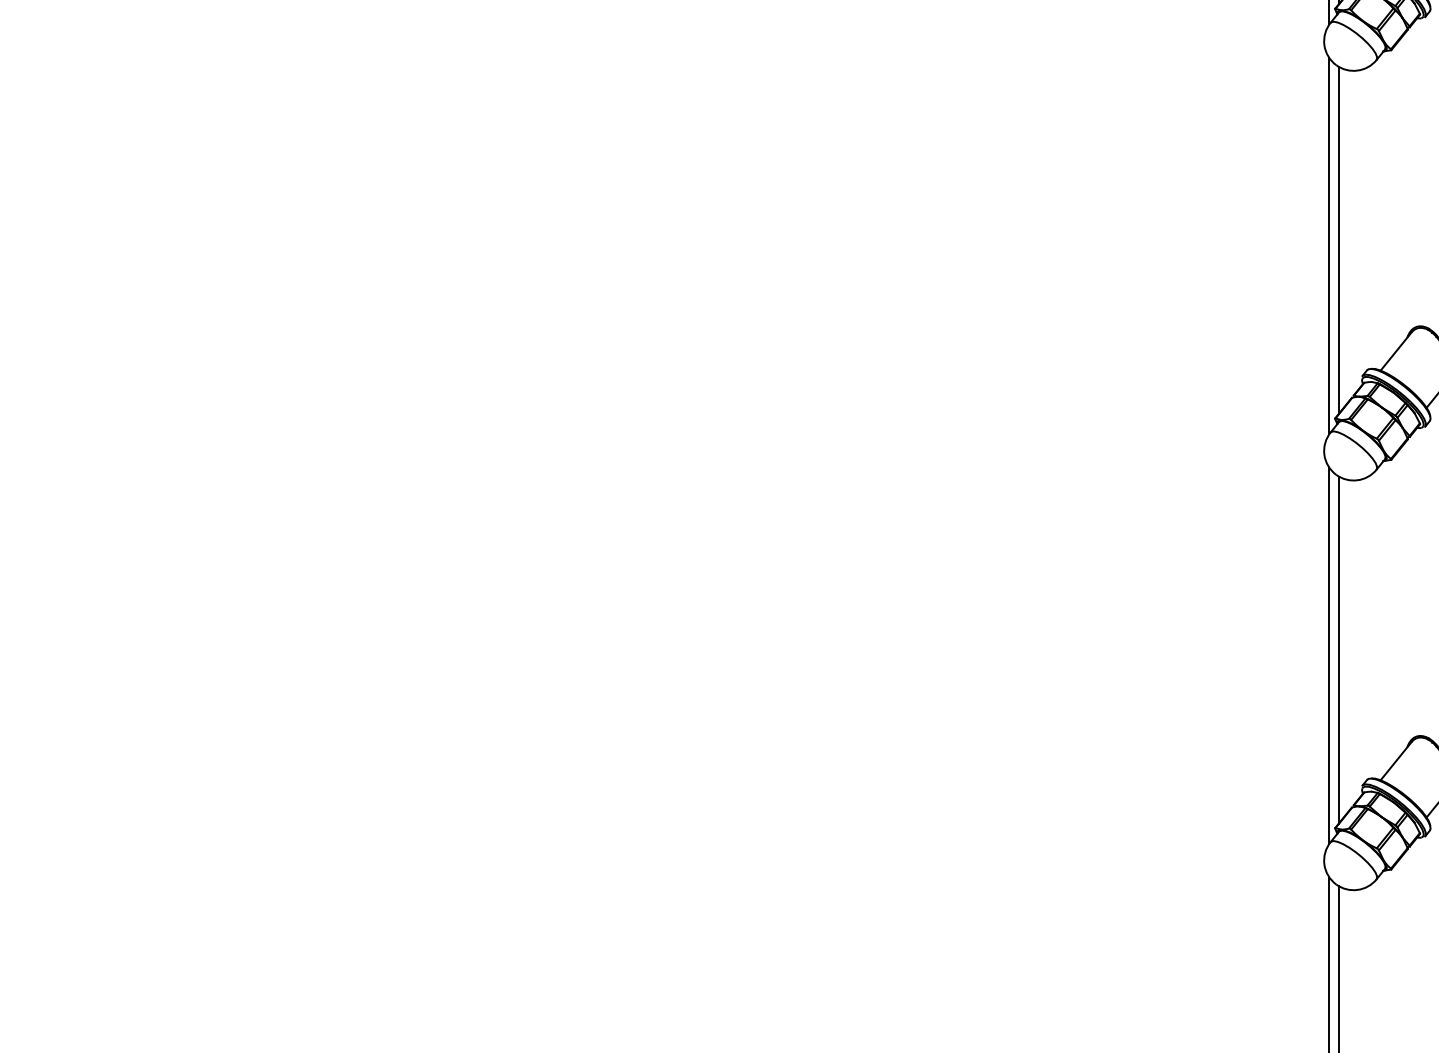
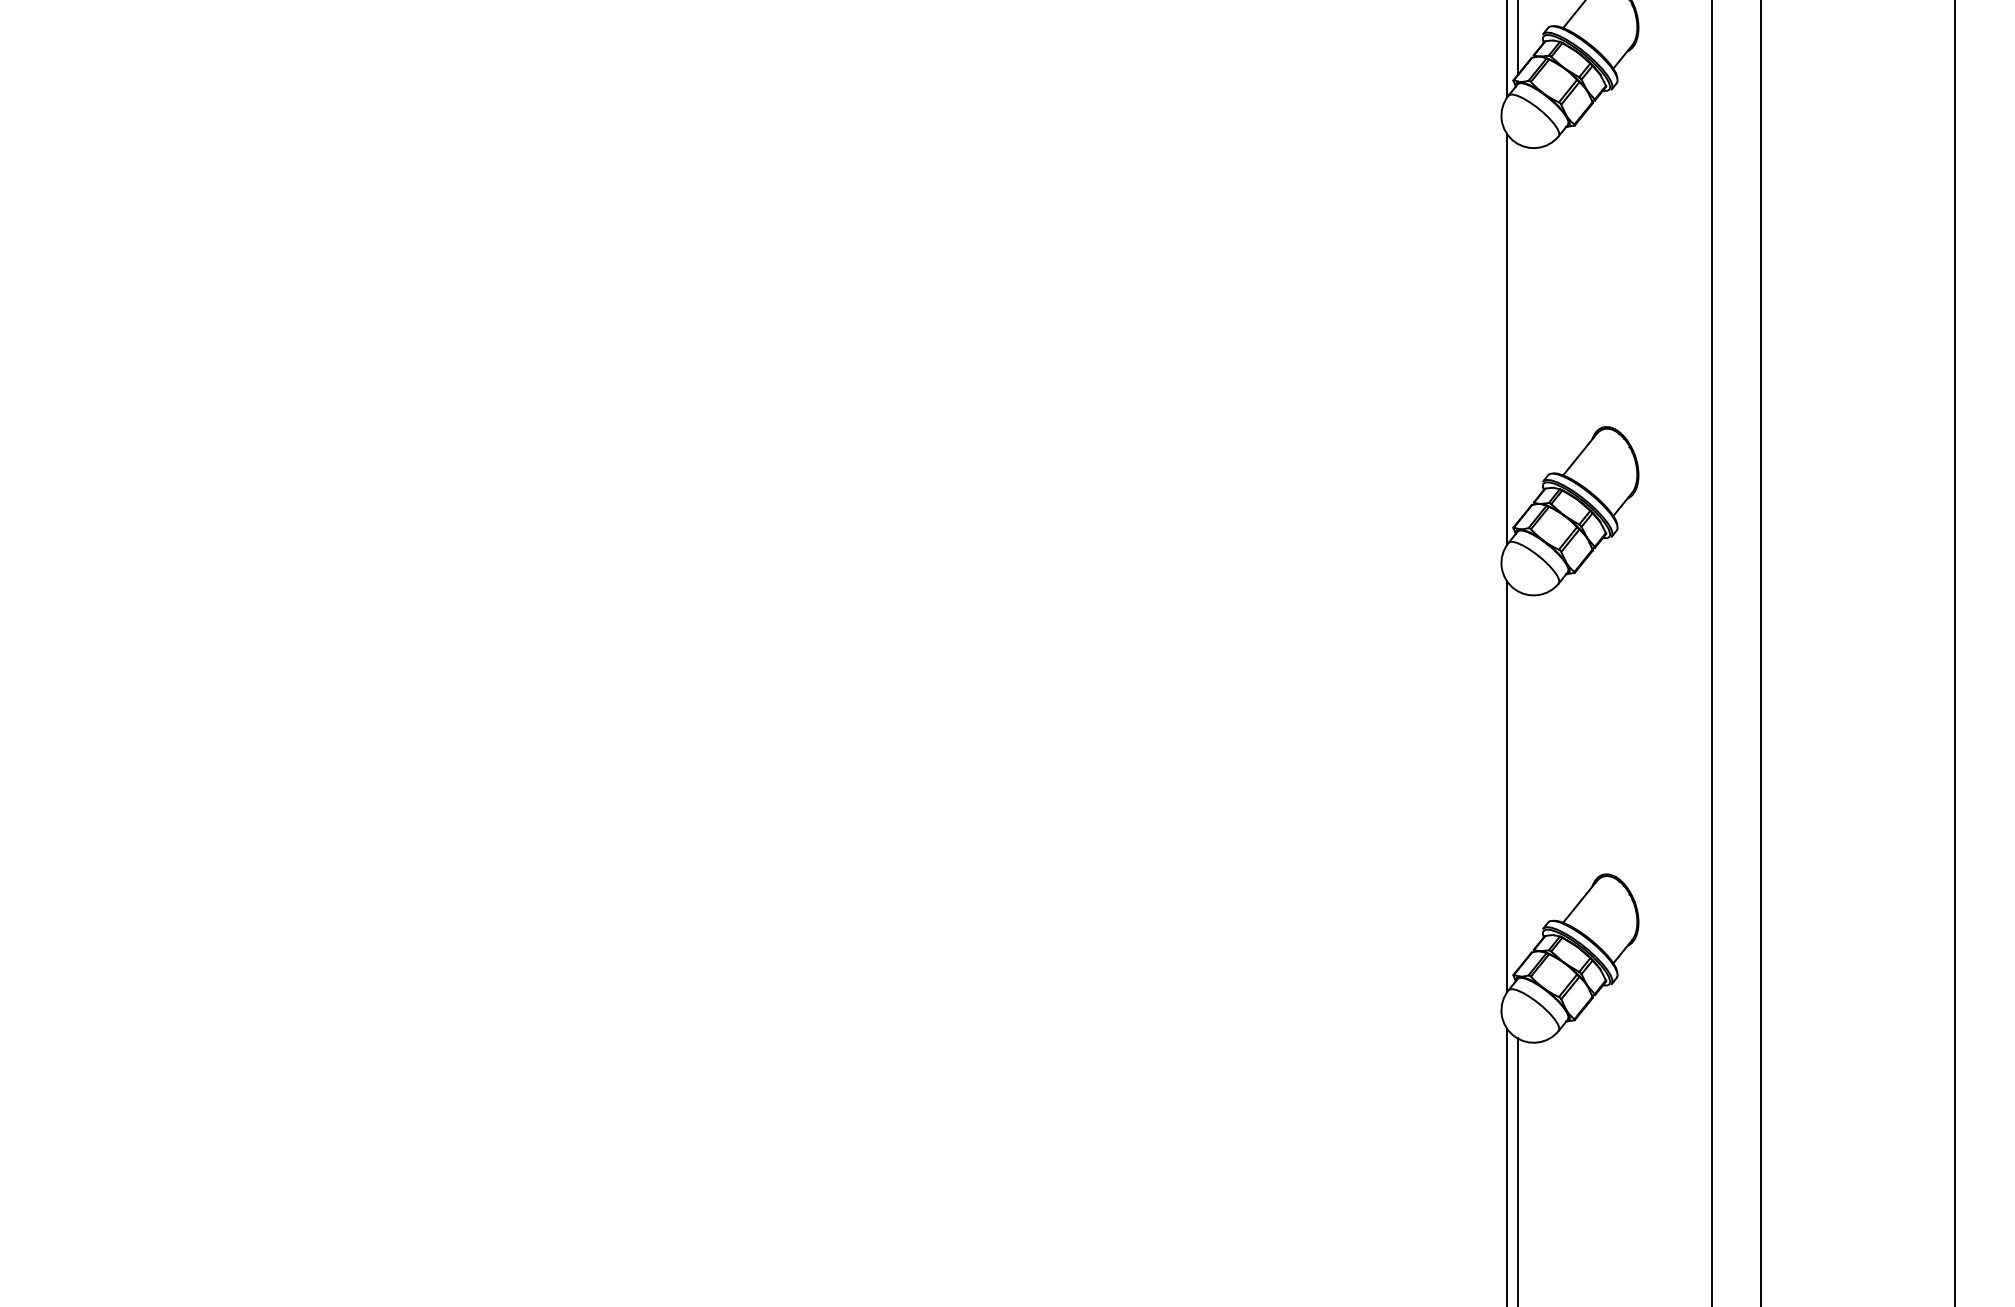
line: (1338, 239) -> (1517, 332), removed
line: (1338, 650) -> (1517, 780), removed

